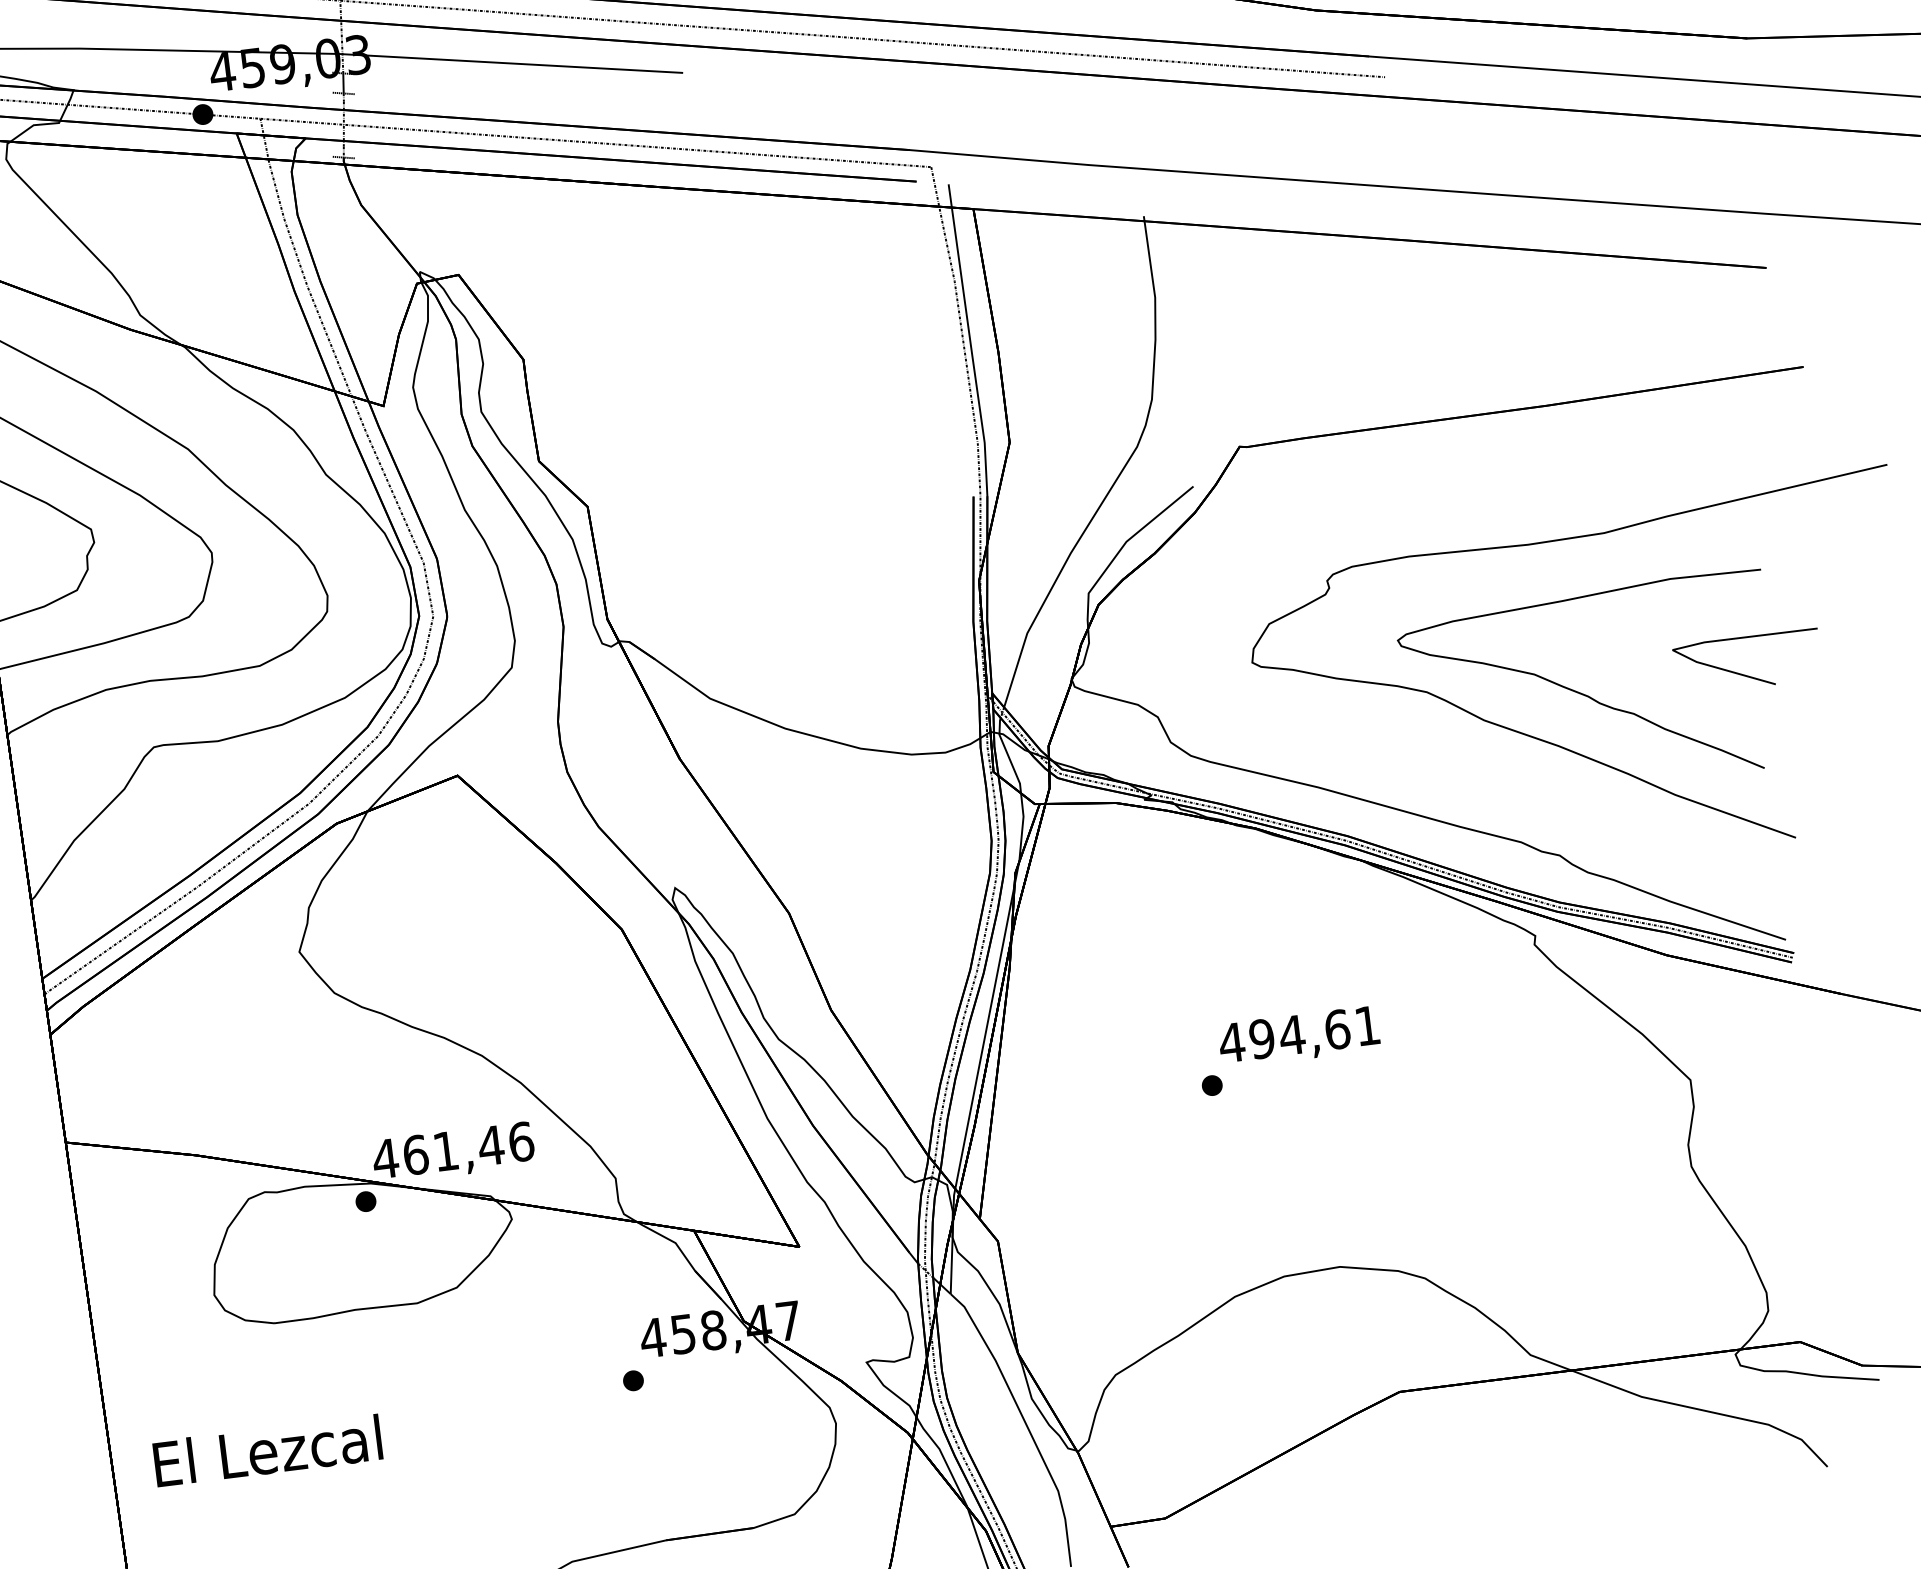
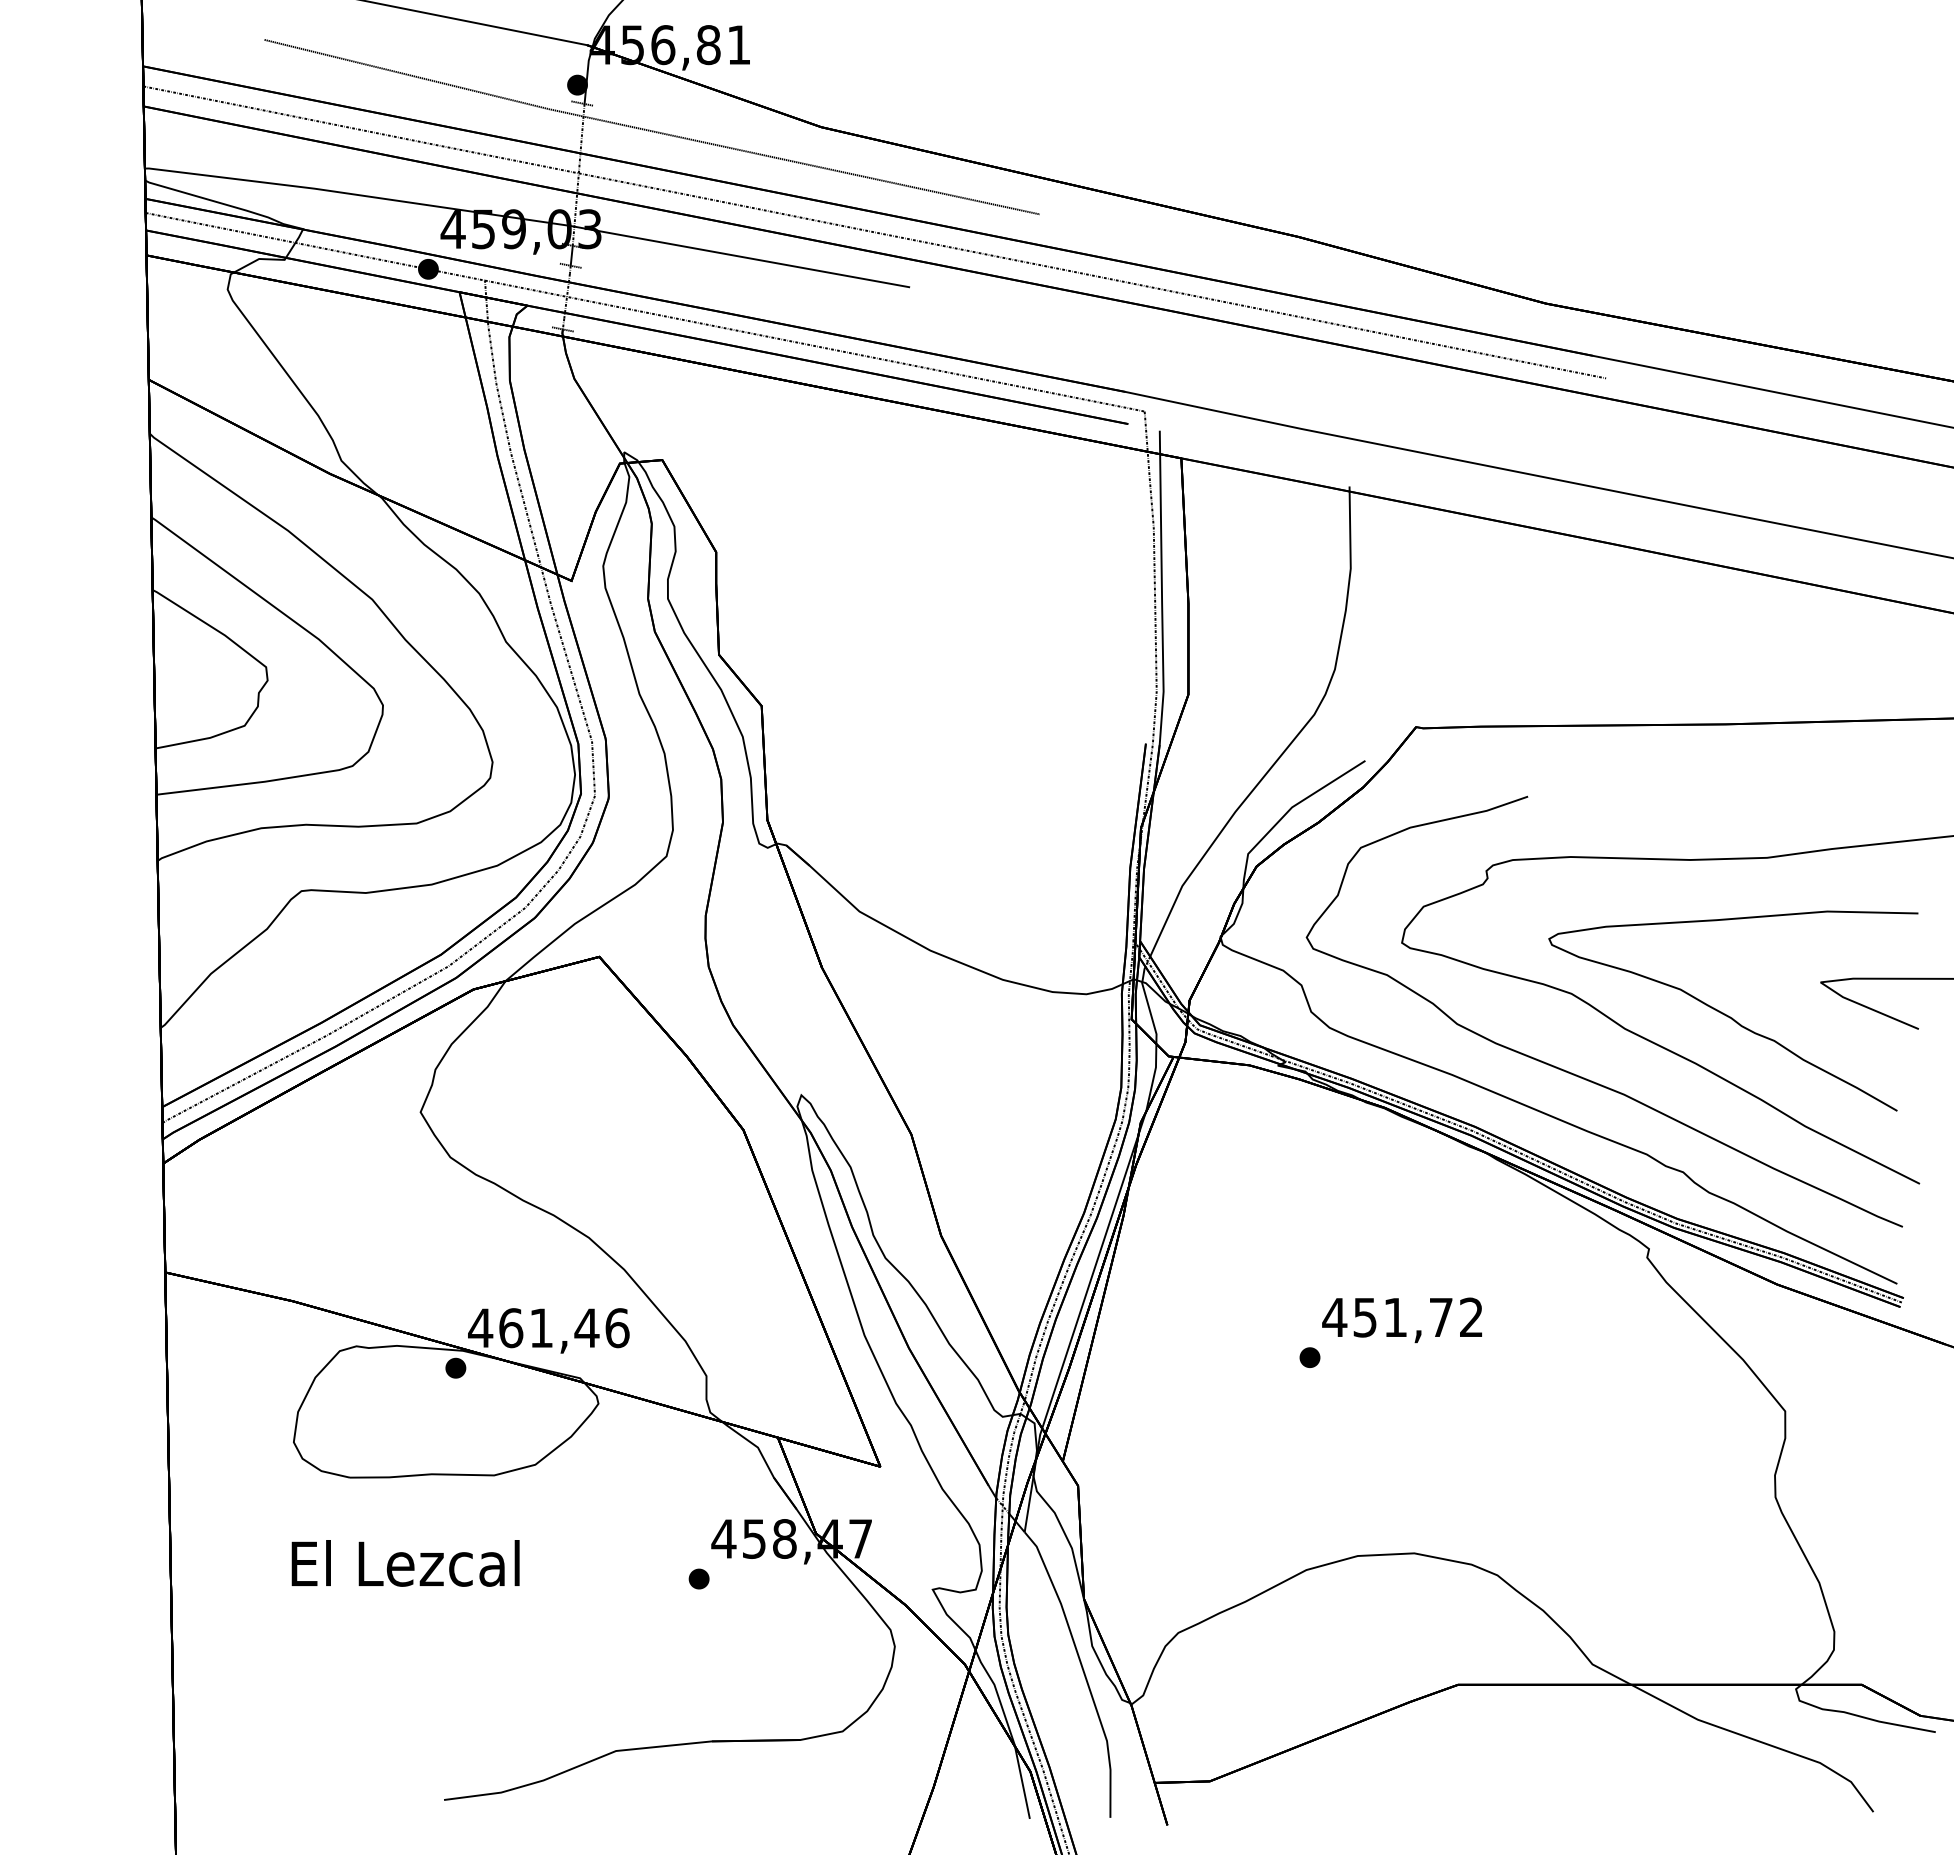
part: (1444, 772) -> (1579, 1075), added
text: (1313, 1032) -> (1417, 1317), 494,61 -> 451,72
text: (267, 1450) -> (405, 1563), moved

